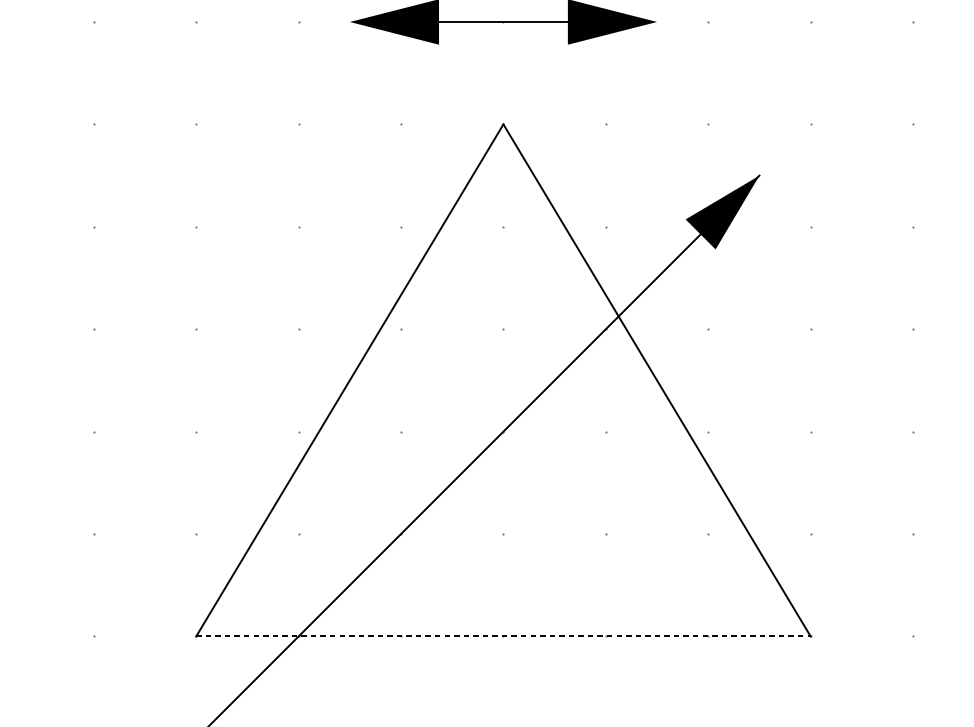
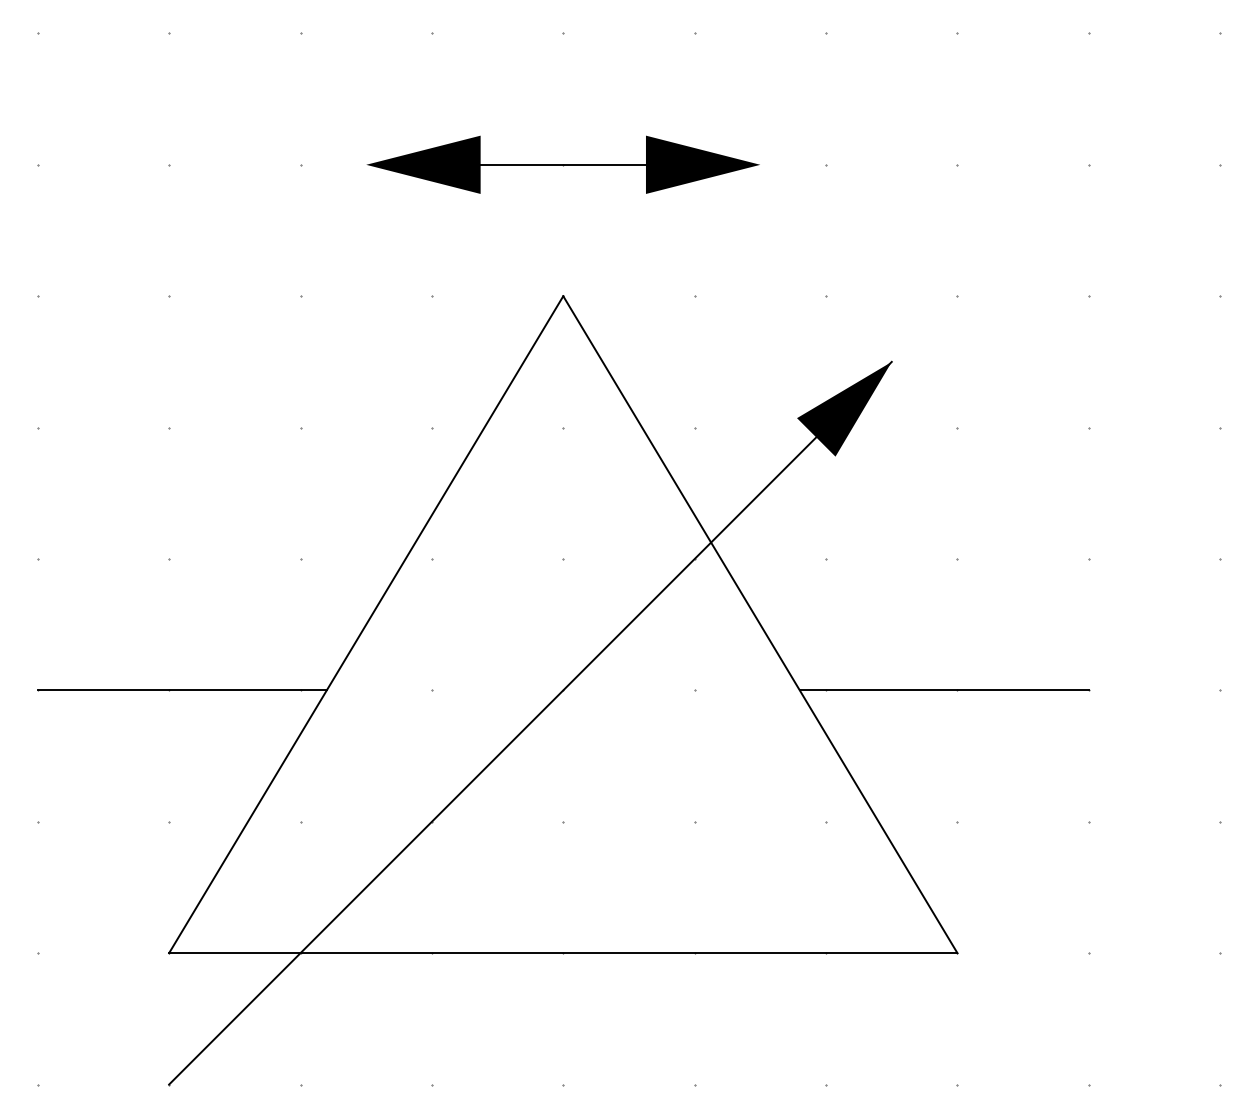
line: (205, 431) -> (181, 690), added
line: (799, 431) -> (943, 690), added
line: (503, 636) -> (563, 953), dashed -> solid

